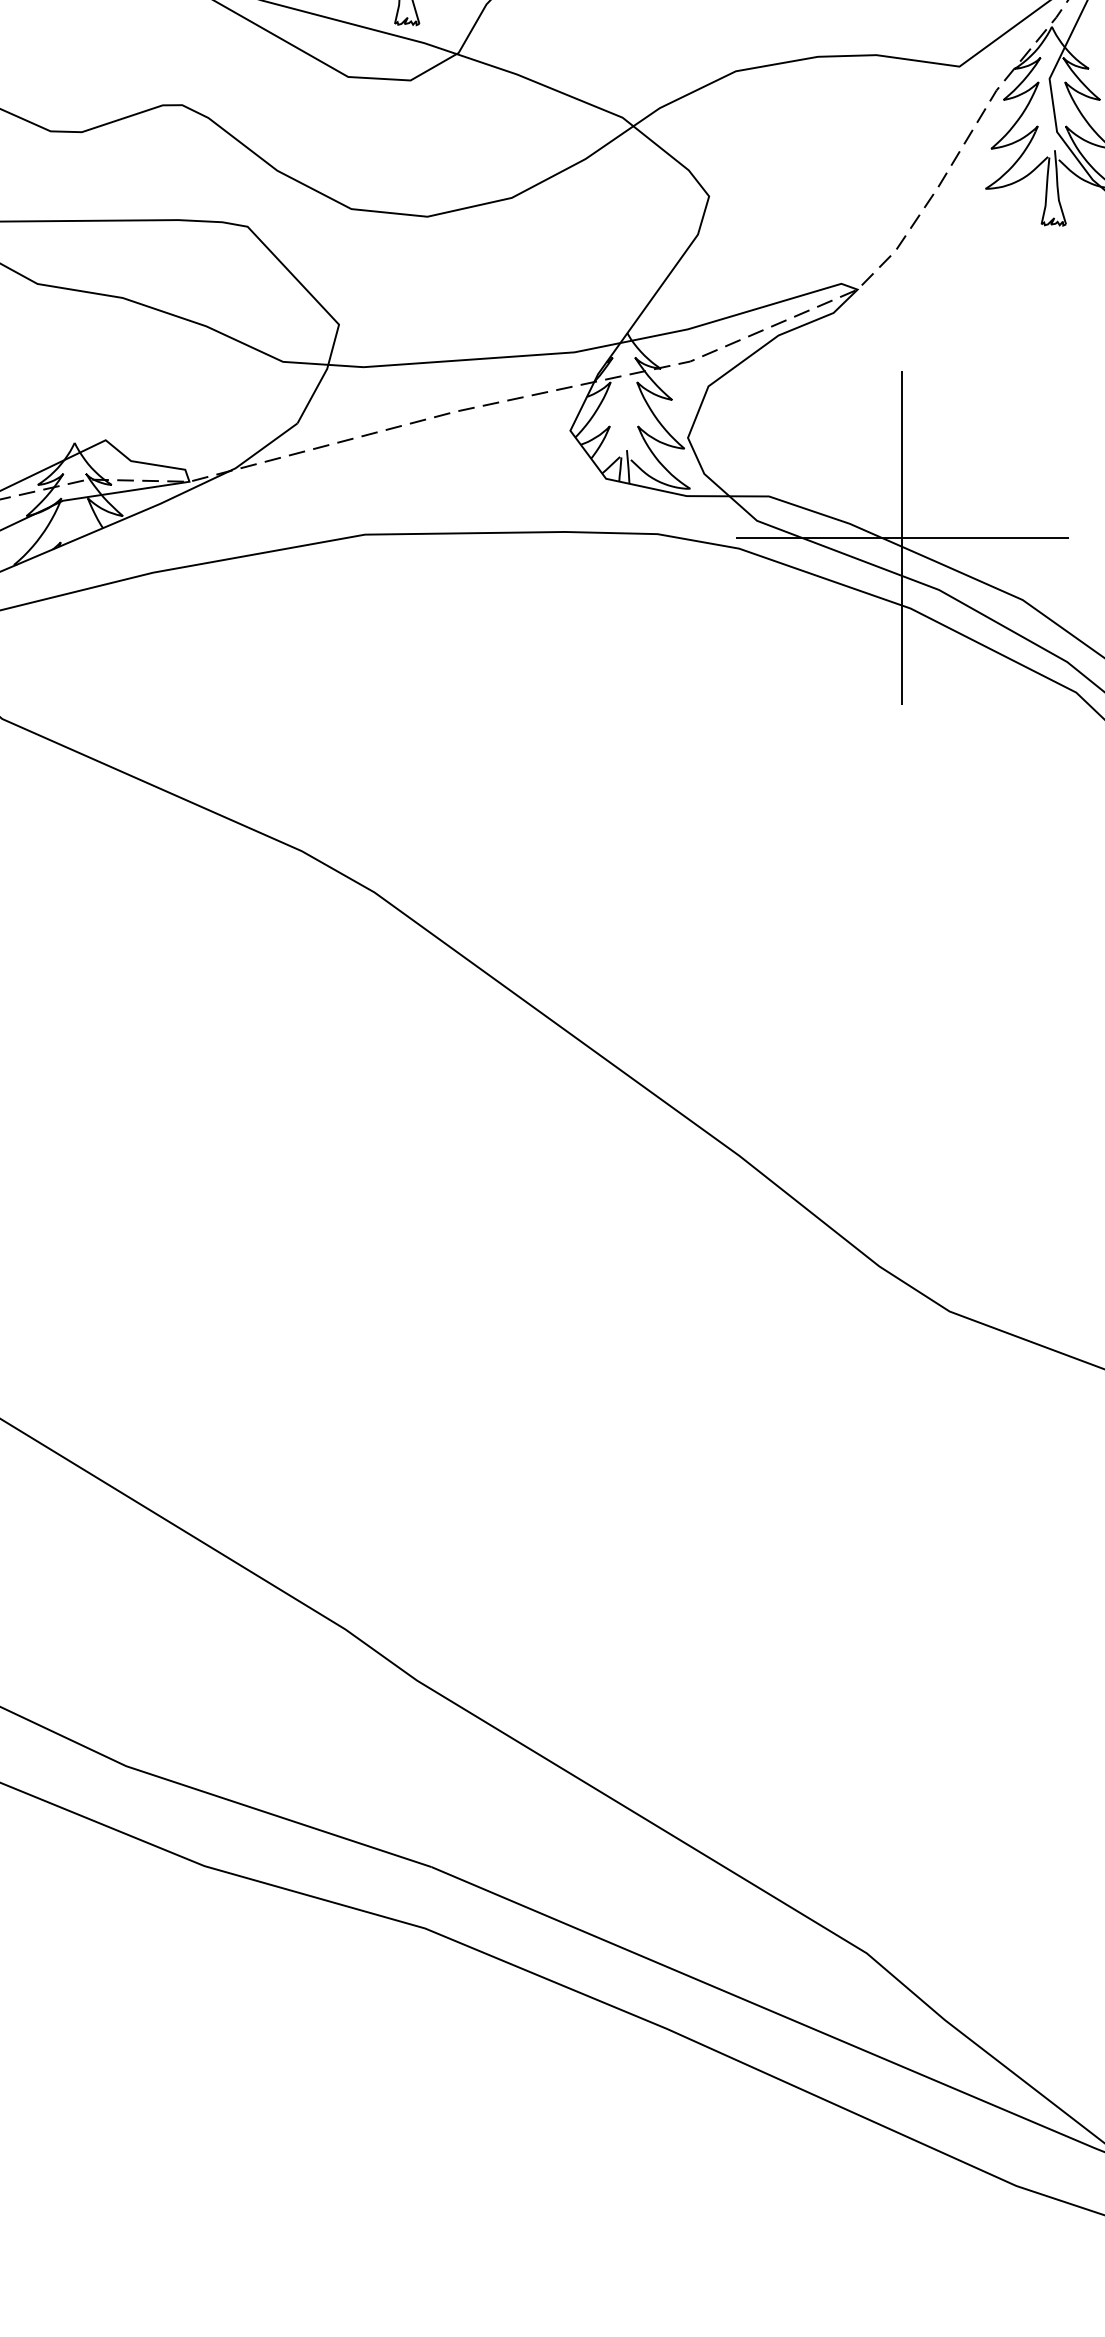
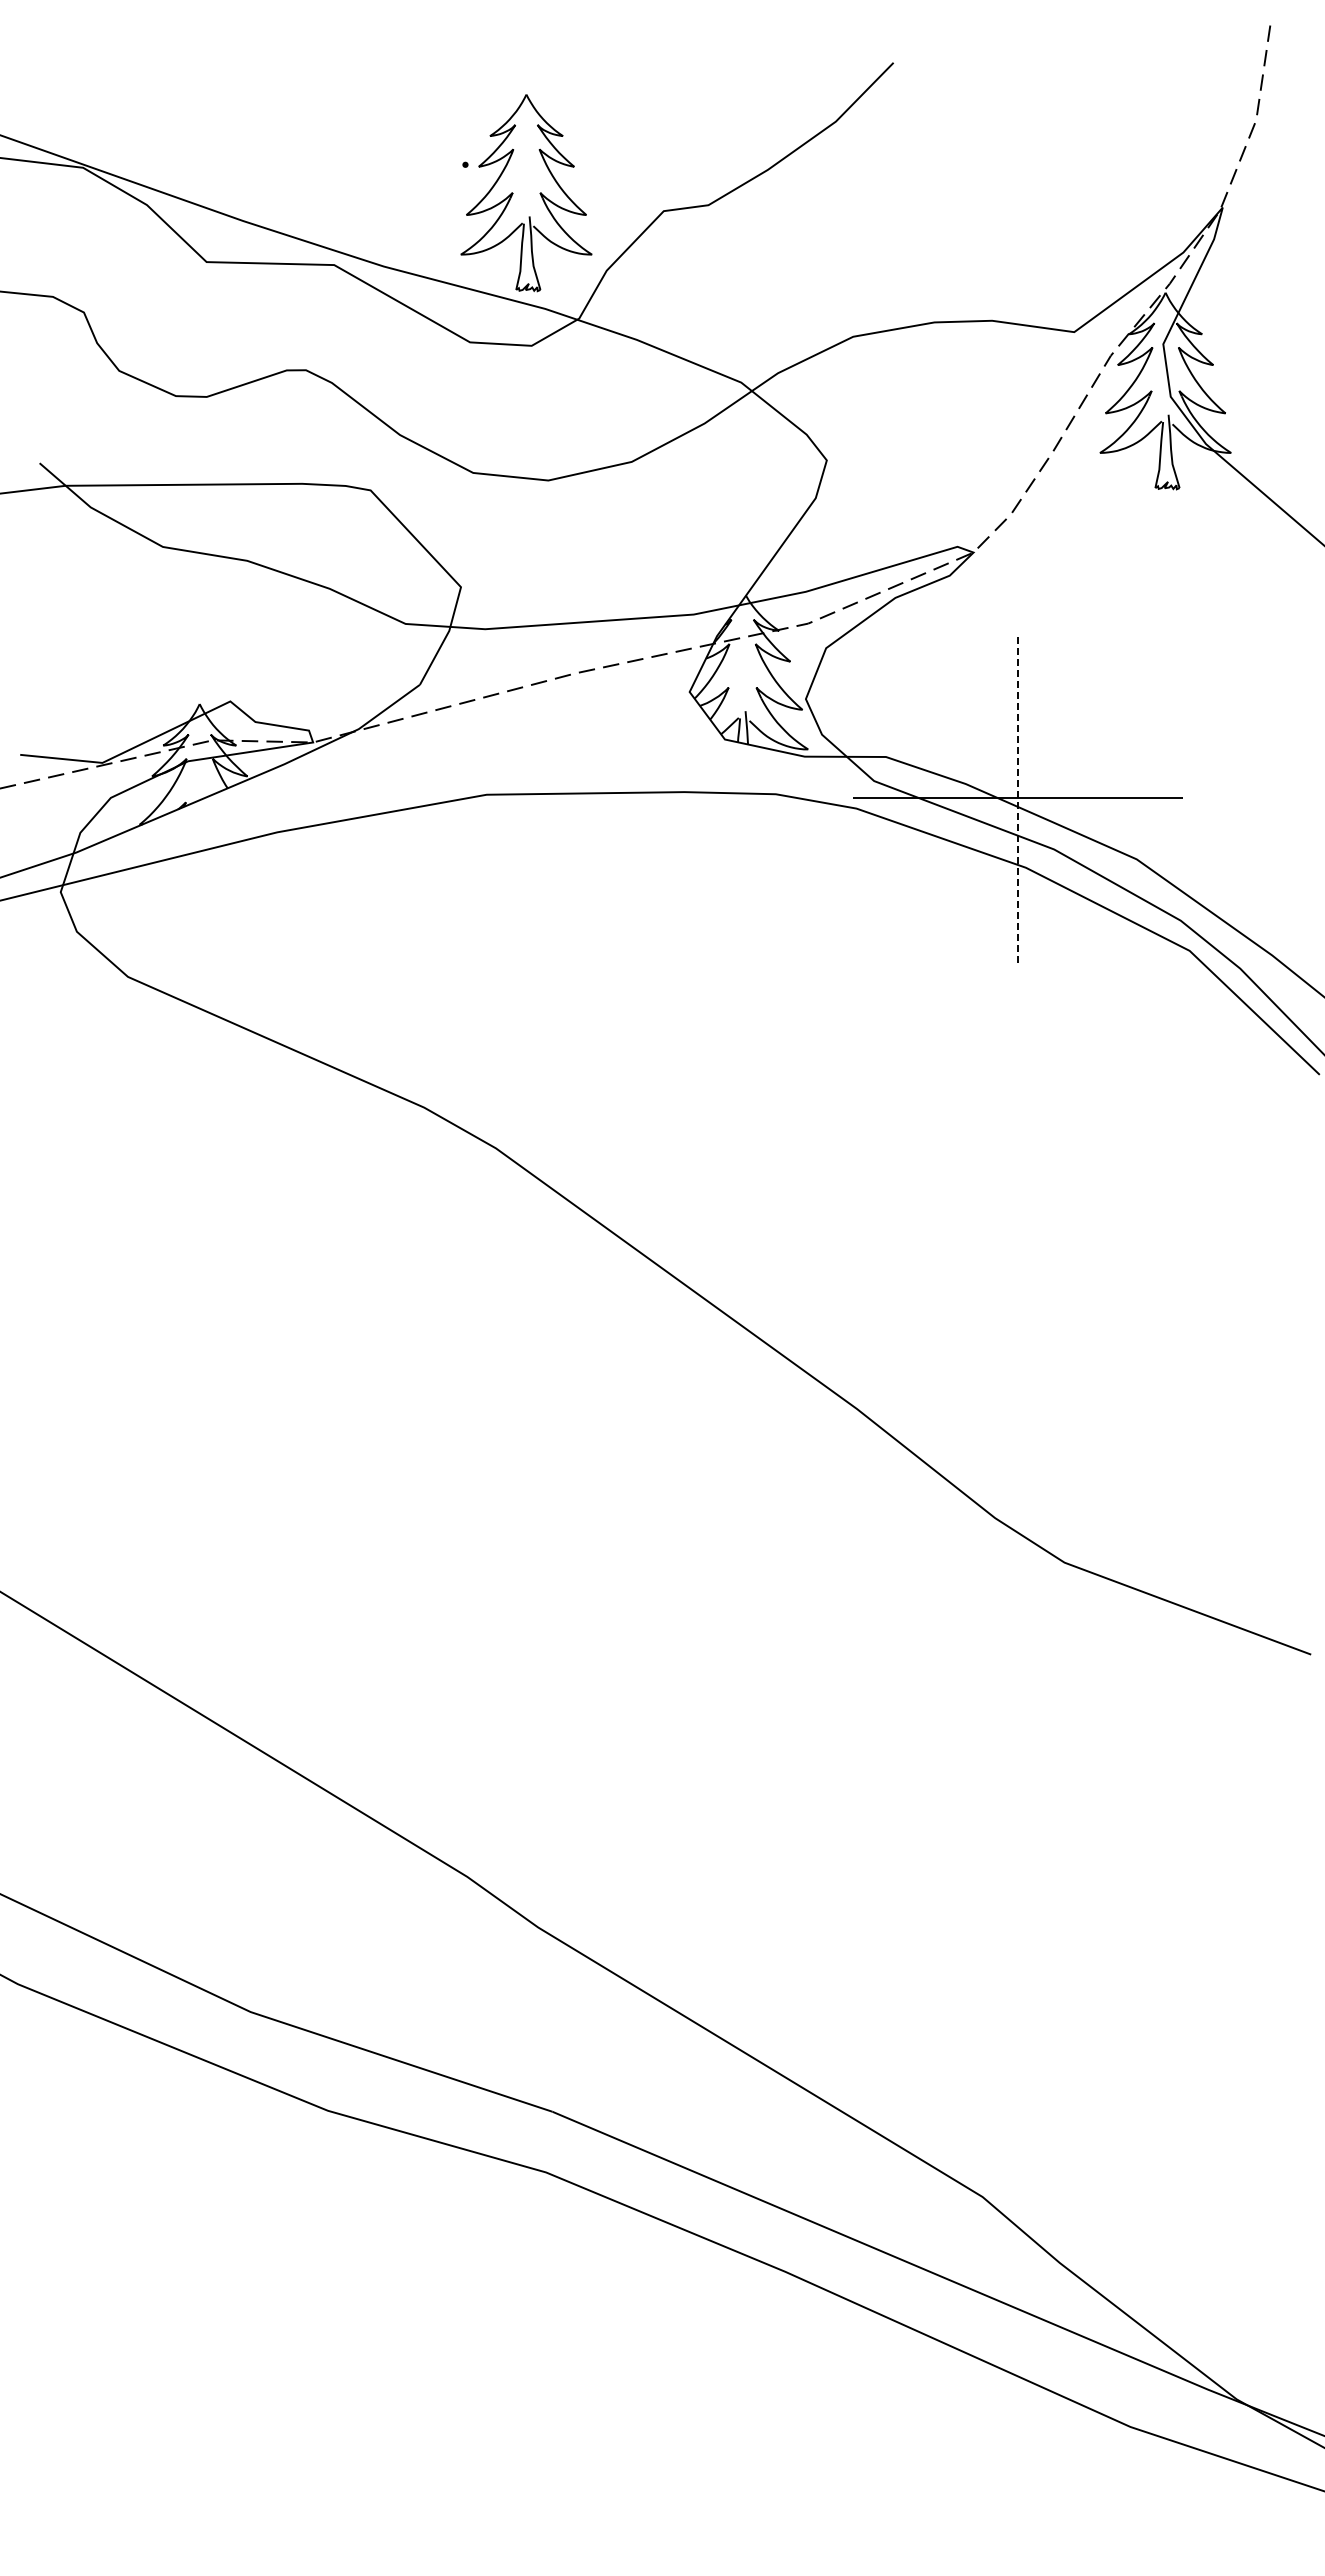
line: (902, 538) -> (1017, 798), solid -> dashed

